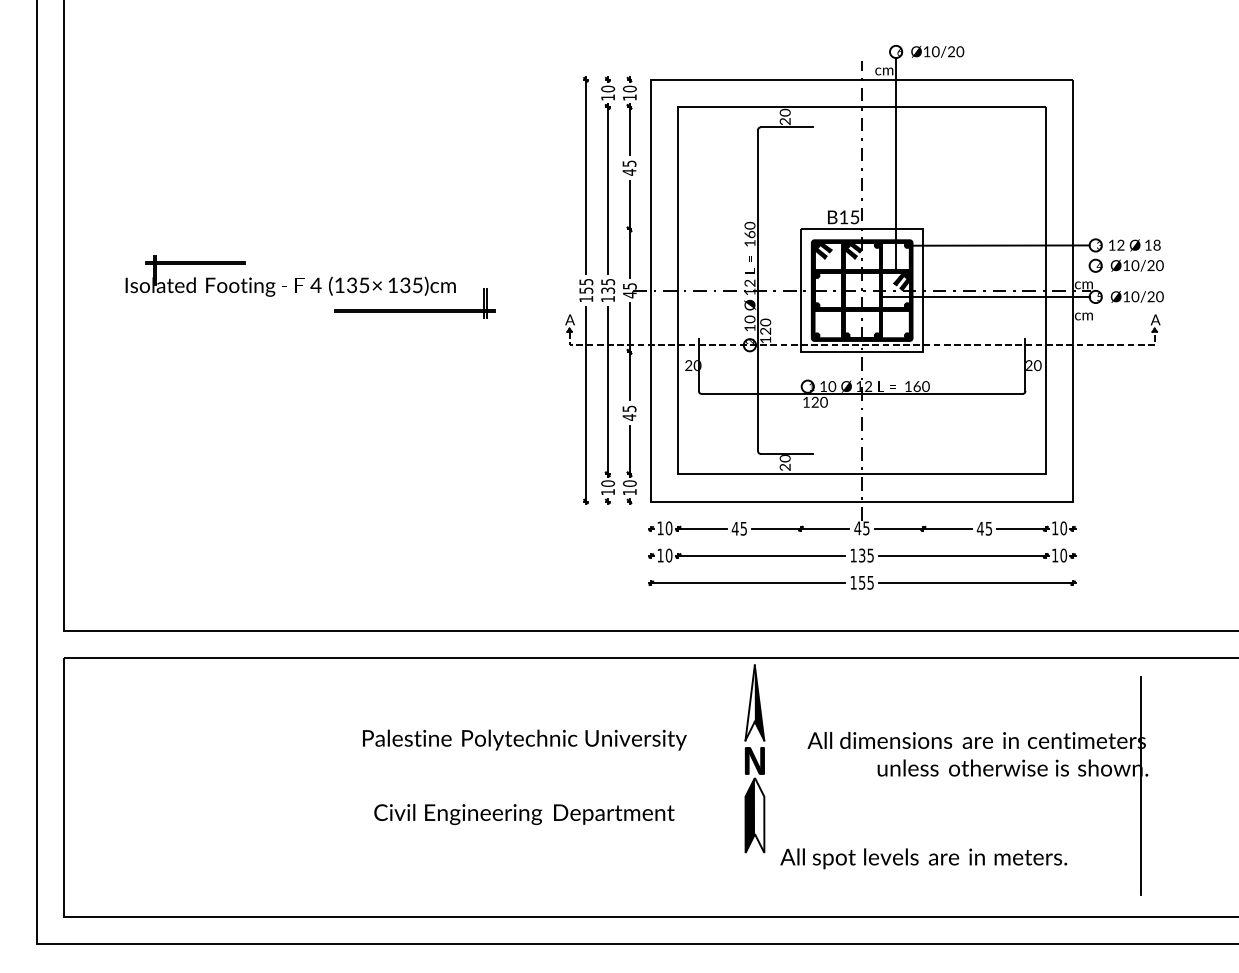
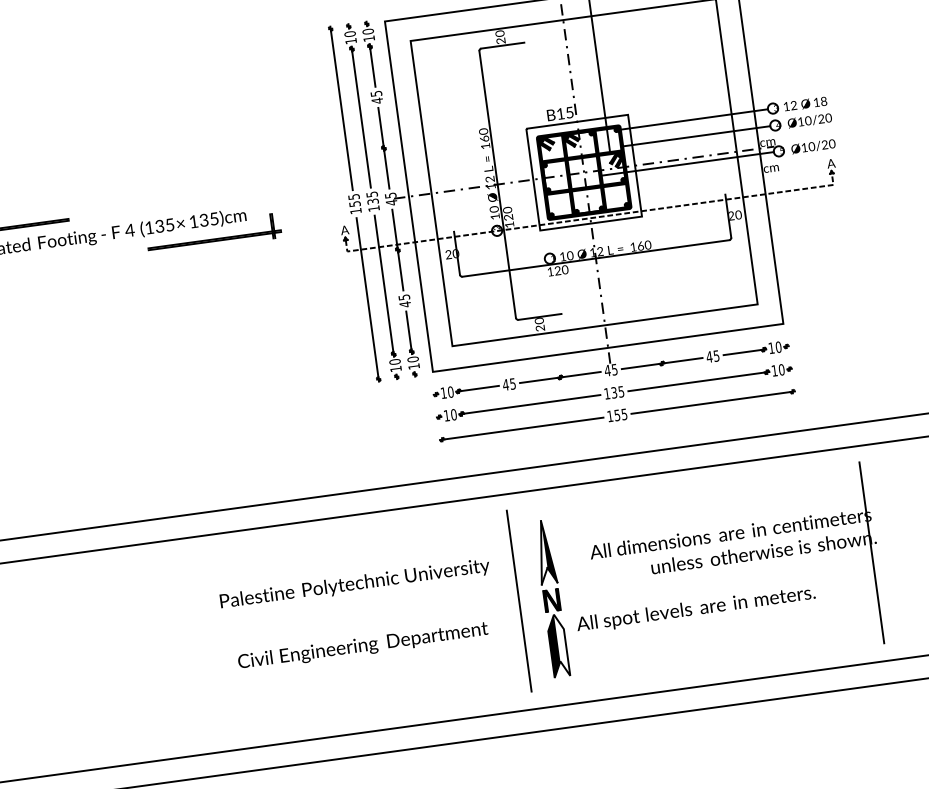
line: (1000, 265) -> (696, 136), added
part: (754, 758) -> (551, 598), moved
line: (716, 786) -> (519, 601), added
text: (923, 858) -> (695, 609), moved

